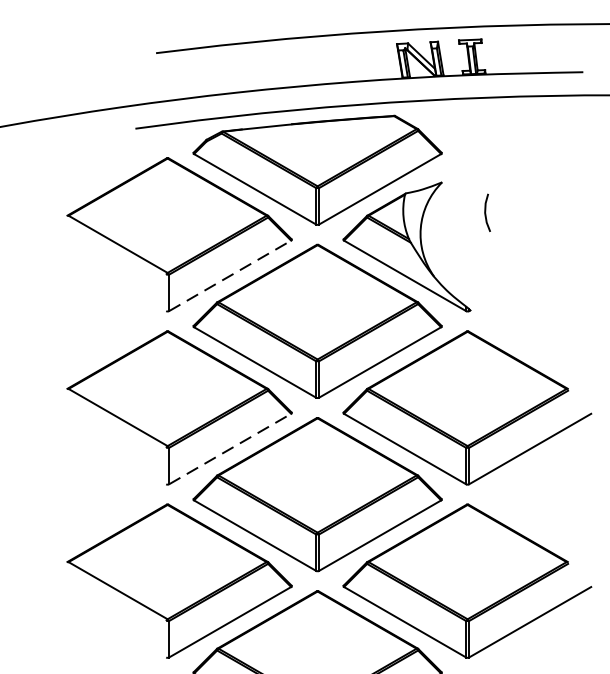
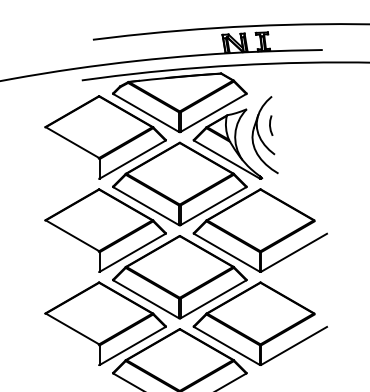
part: (475, 231) -> (264, 135), added
line: (229, 275) -> (132, 159), dashed -> solid
line: (229, 448) -> (132, 252), dashed -> solid

